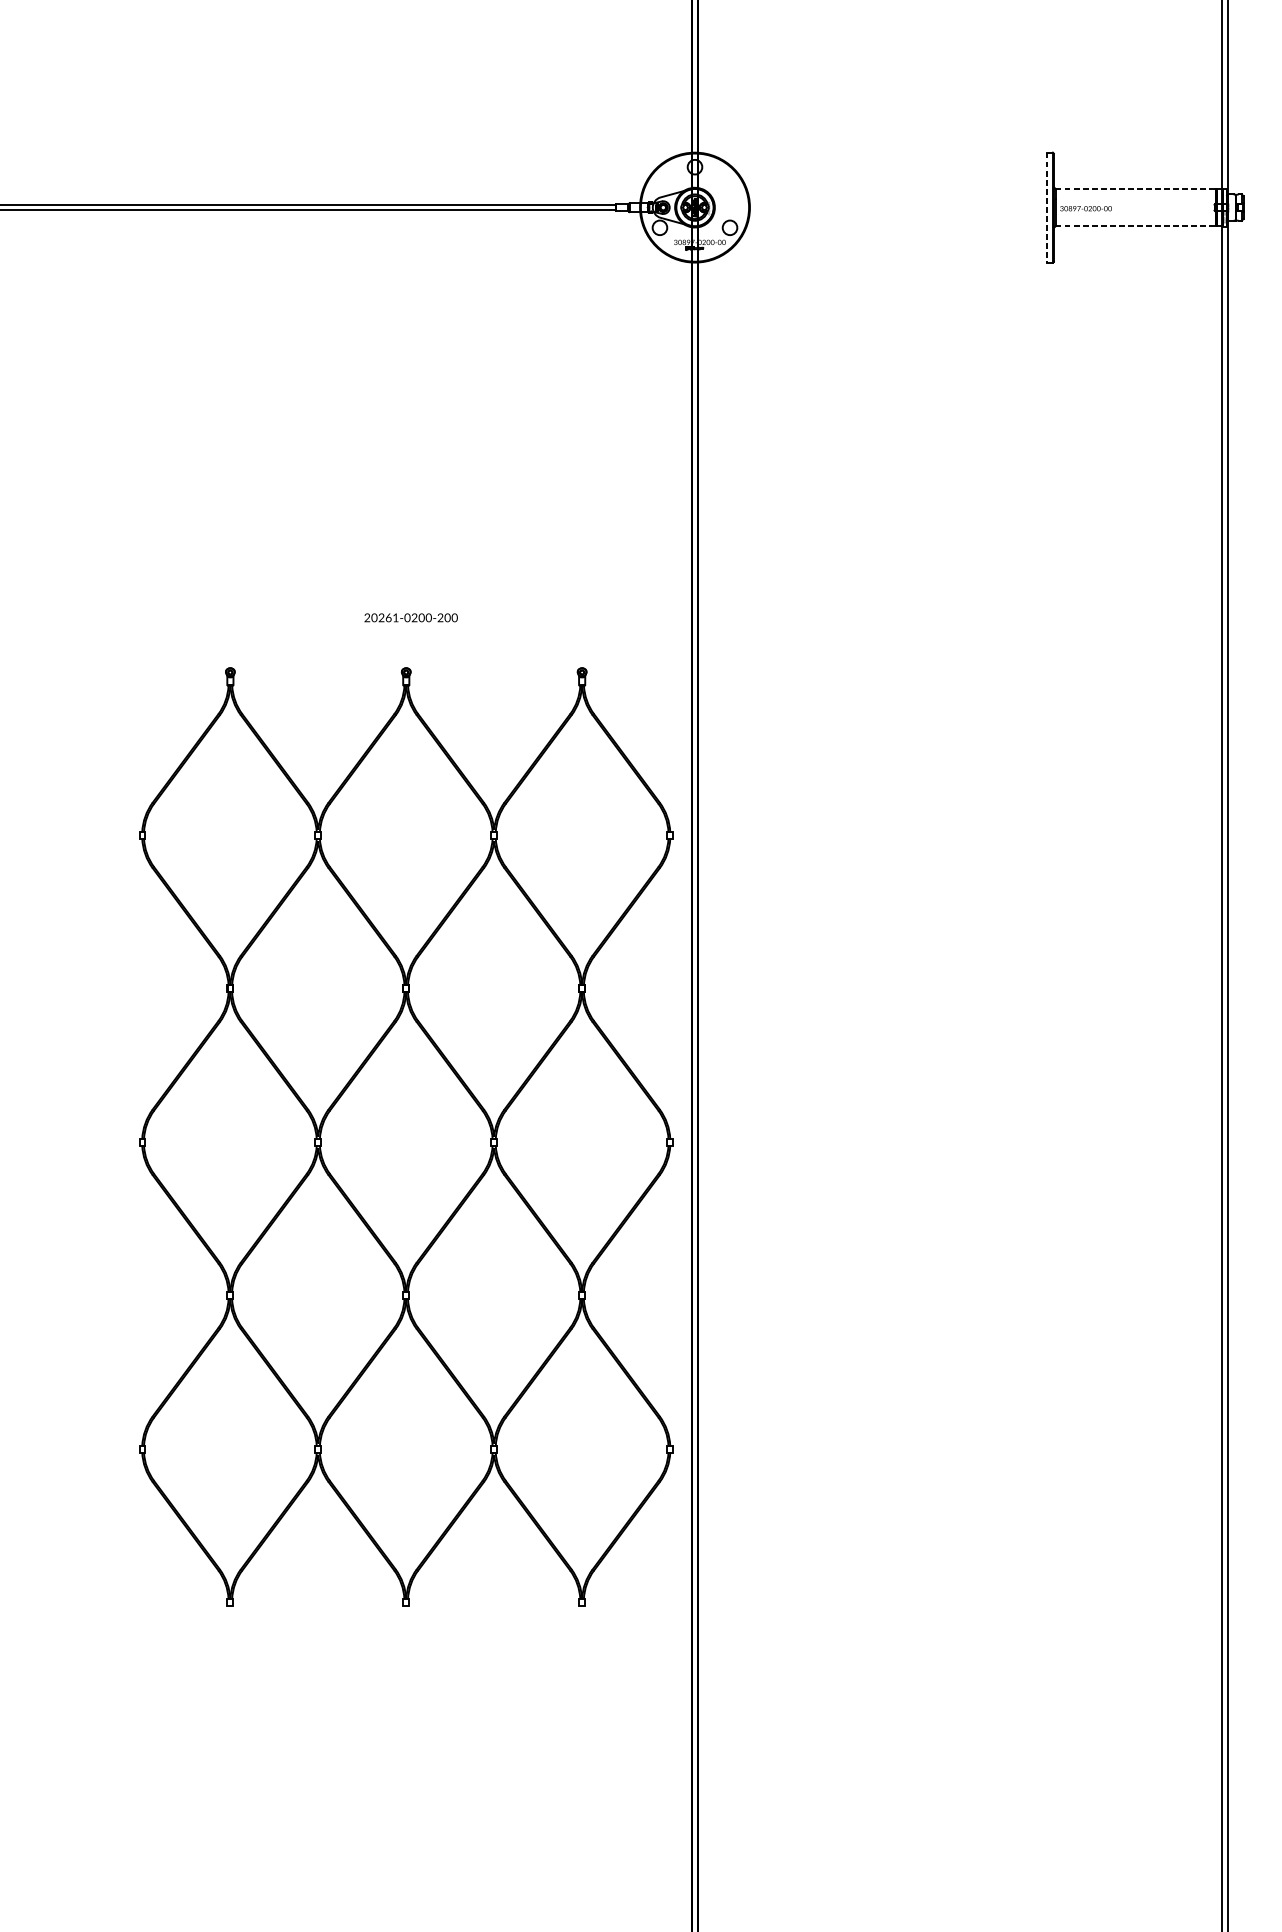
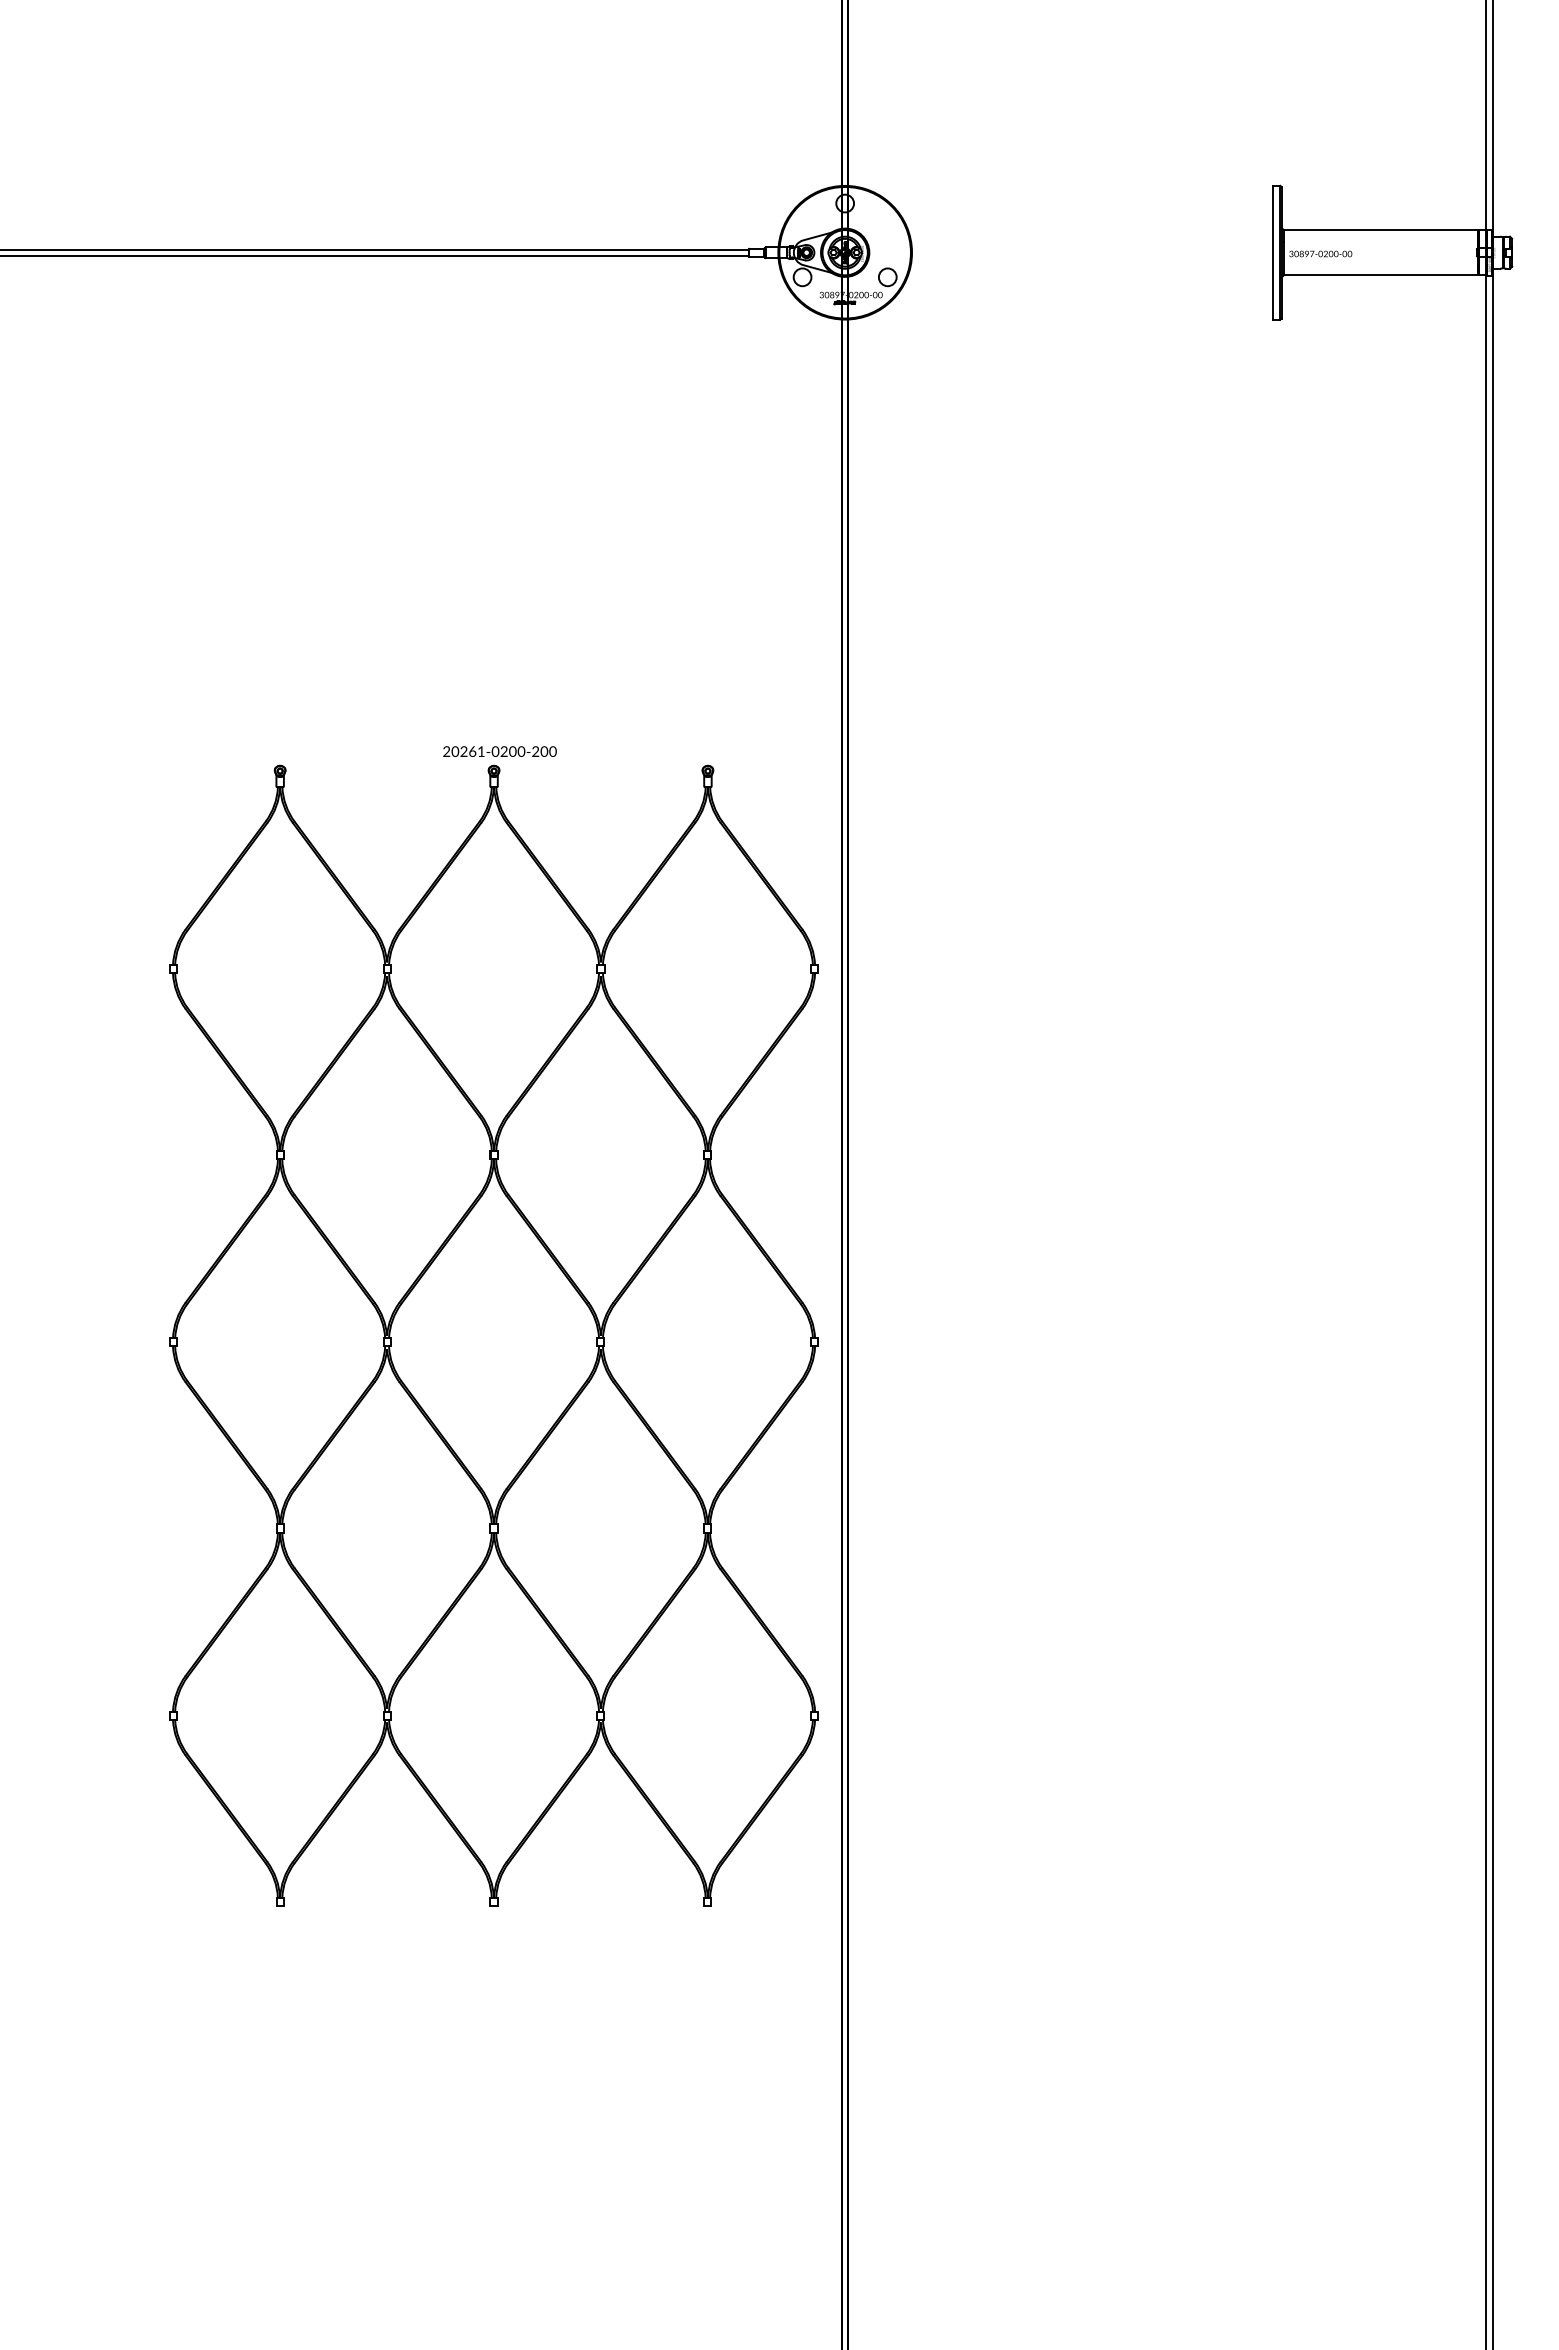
line: (1136, 189) -> (1381, 230), dashed -> solid
line: (1046, 207) -> (1272, 252), dashed -> solid
line: (1136, 226) -> (1381, 275), dashed -> solid
part: (405, 1136) -> (493, 1335), moved

